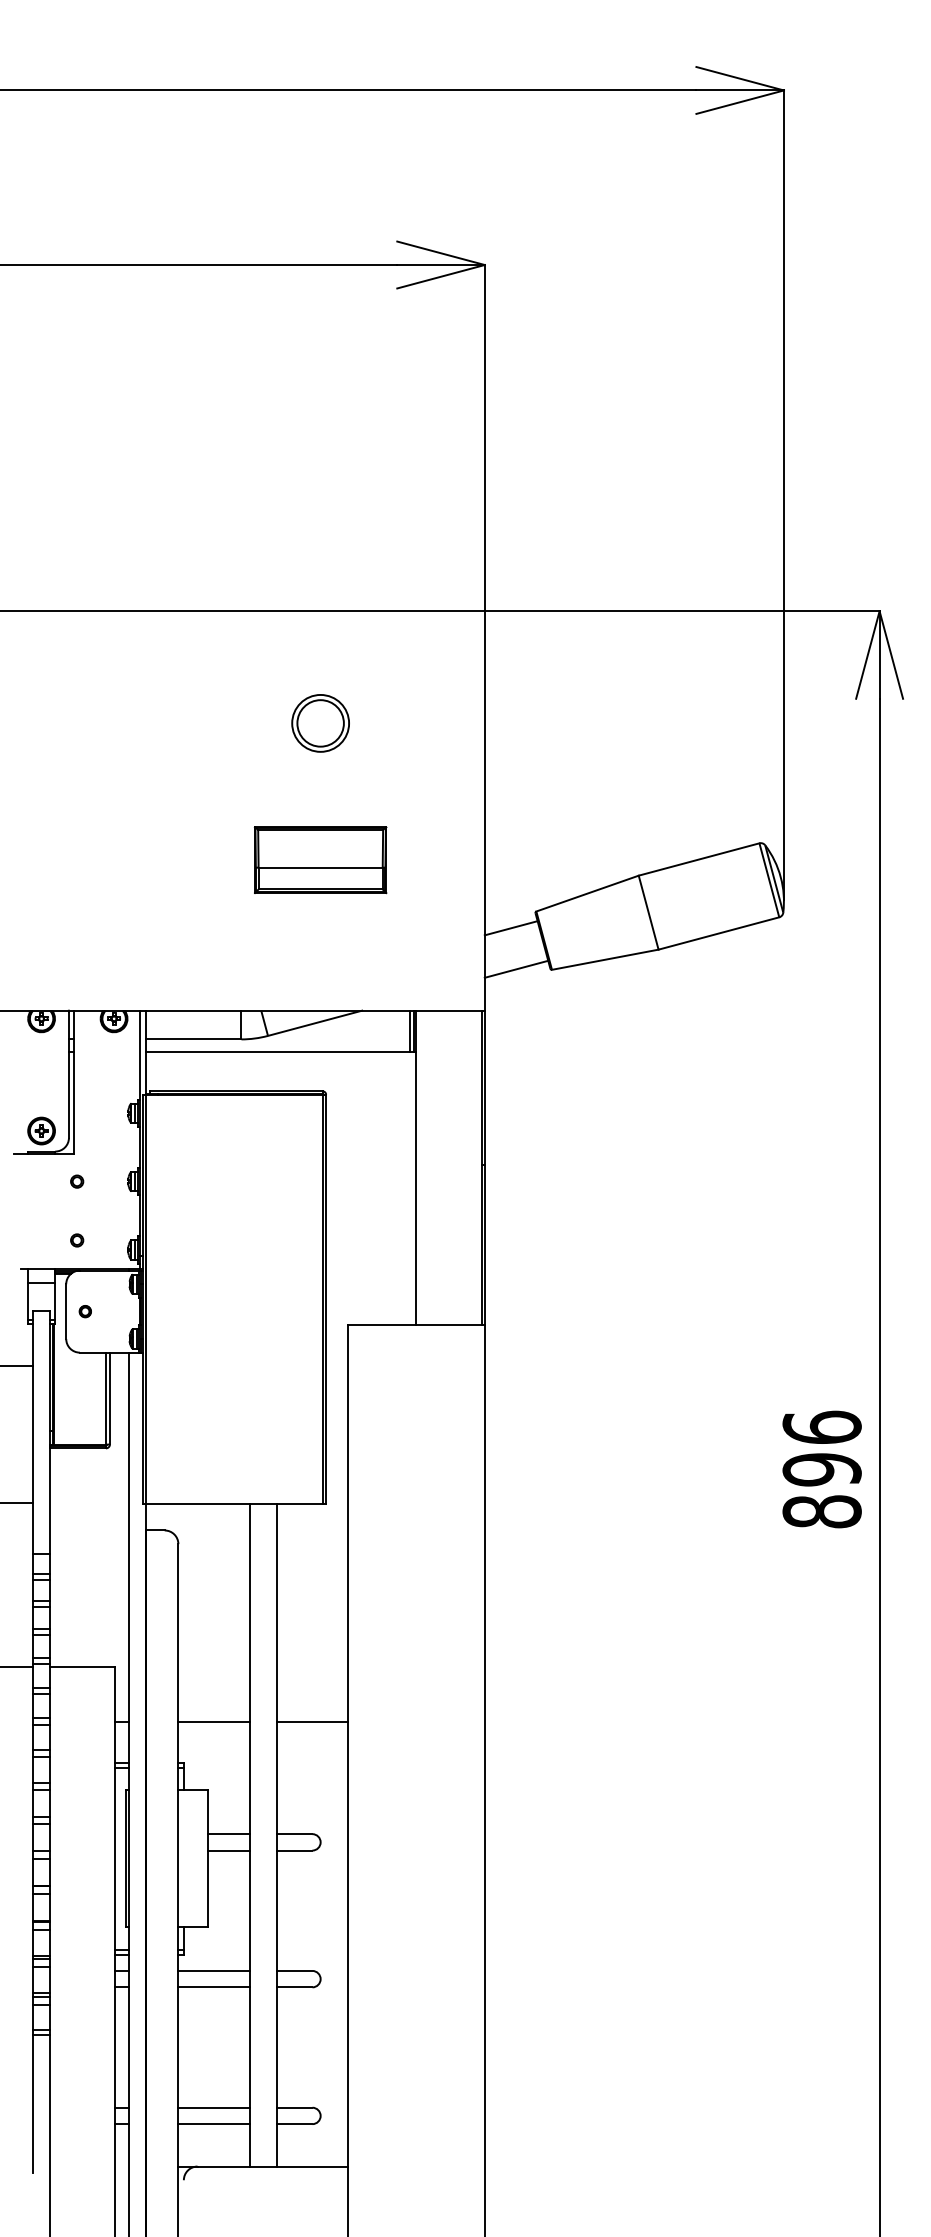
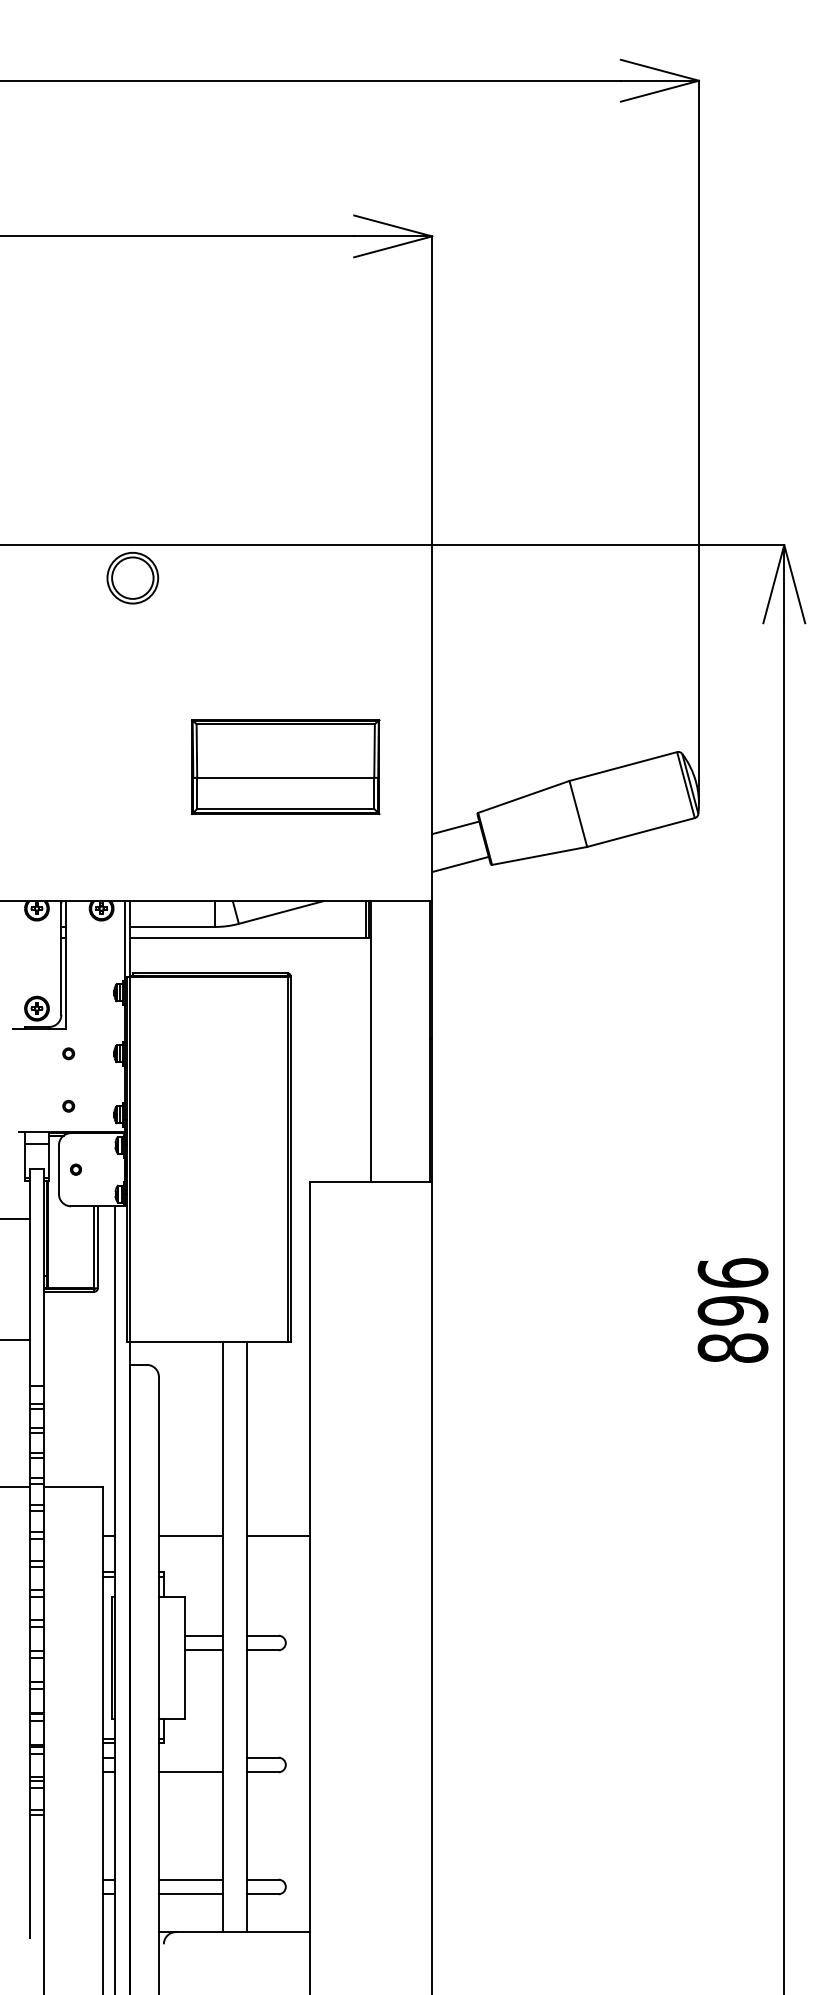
part: (320, 722) -> (132, 577), moved
part: (320, 859) -> (285, 766), size x1.6
line: (213, 1970) -> (190, 1757), removed

